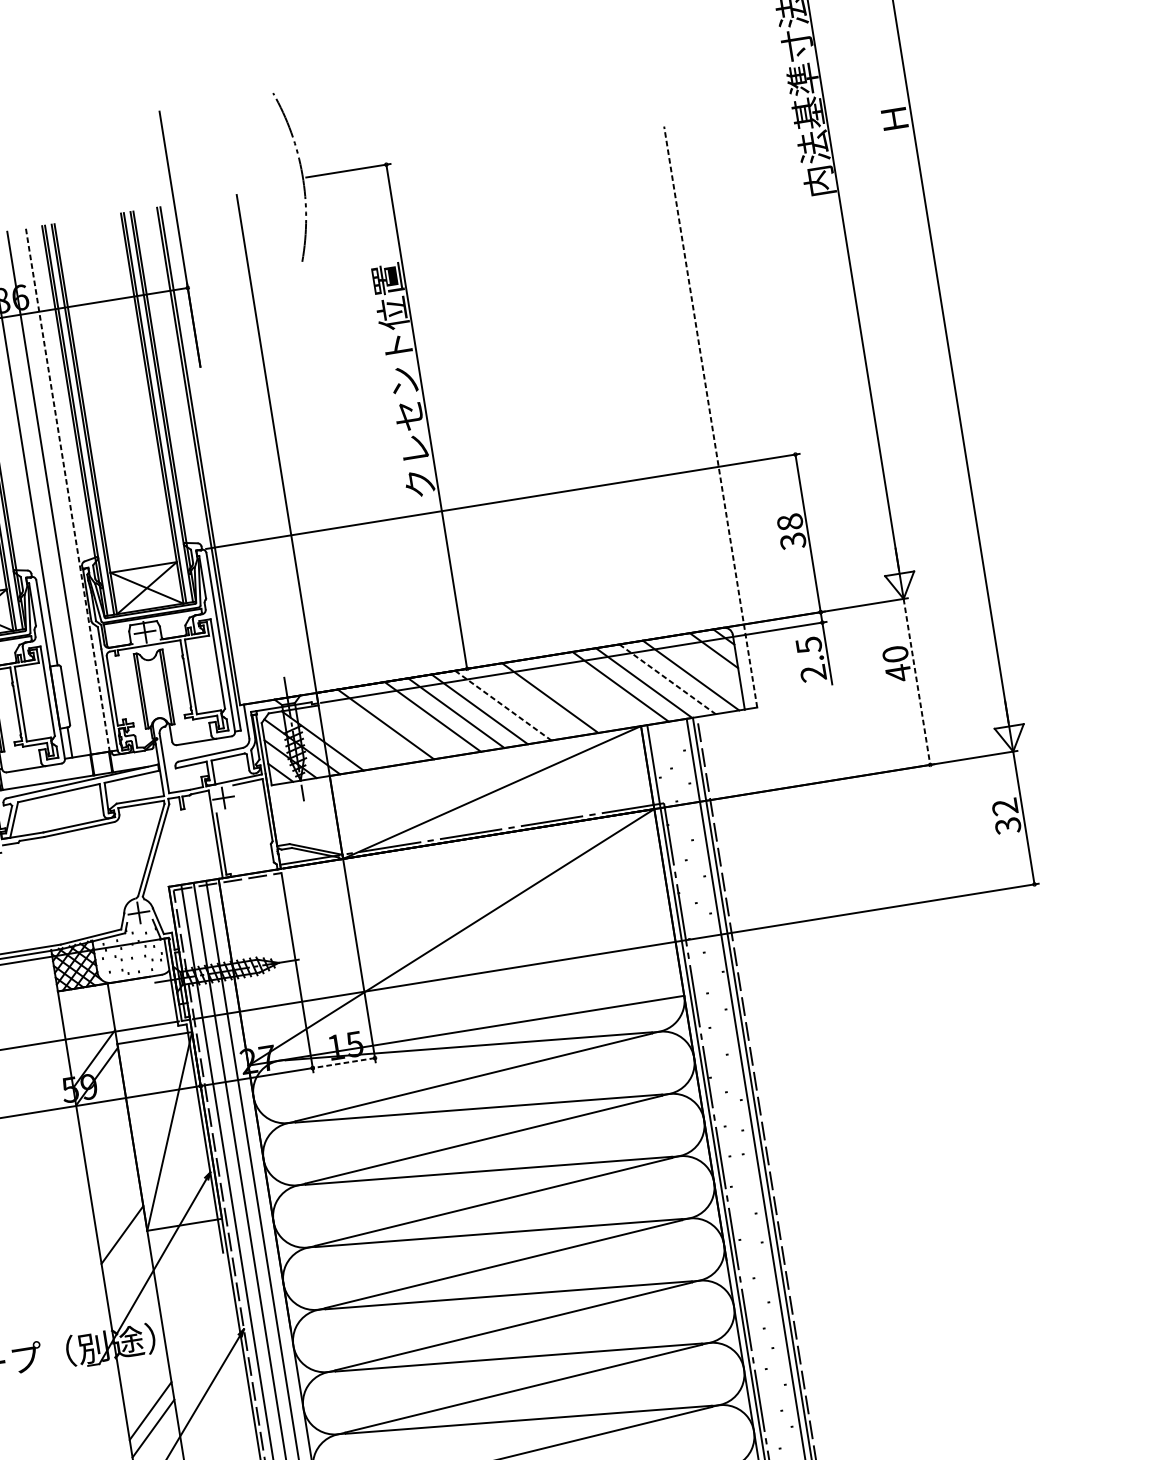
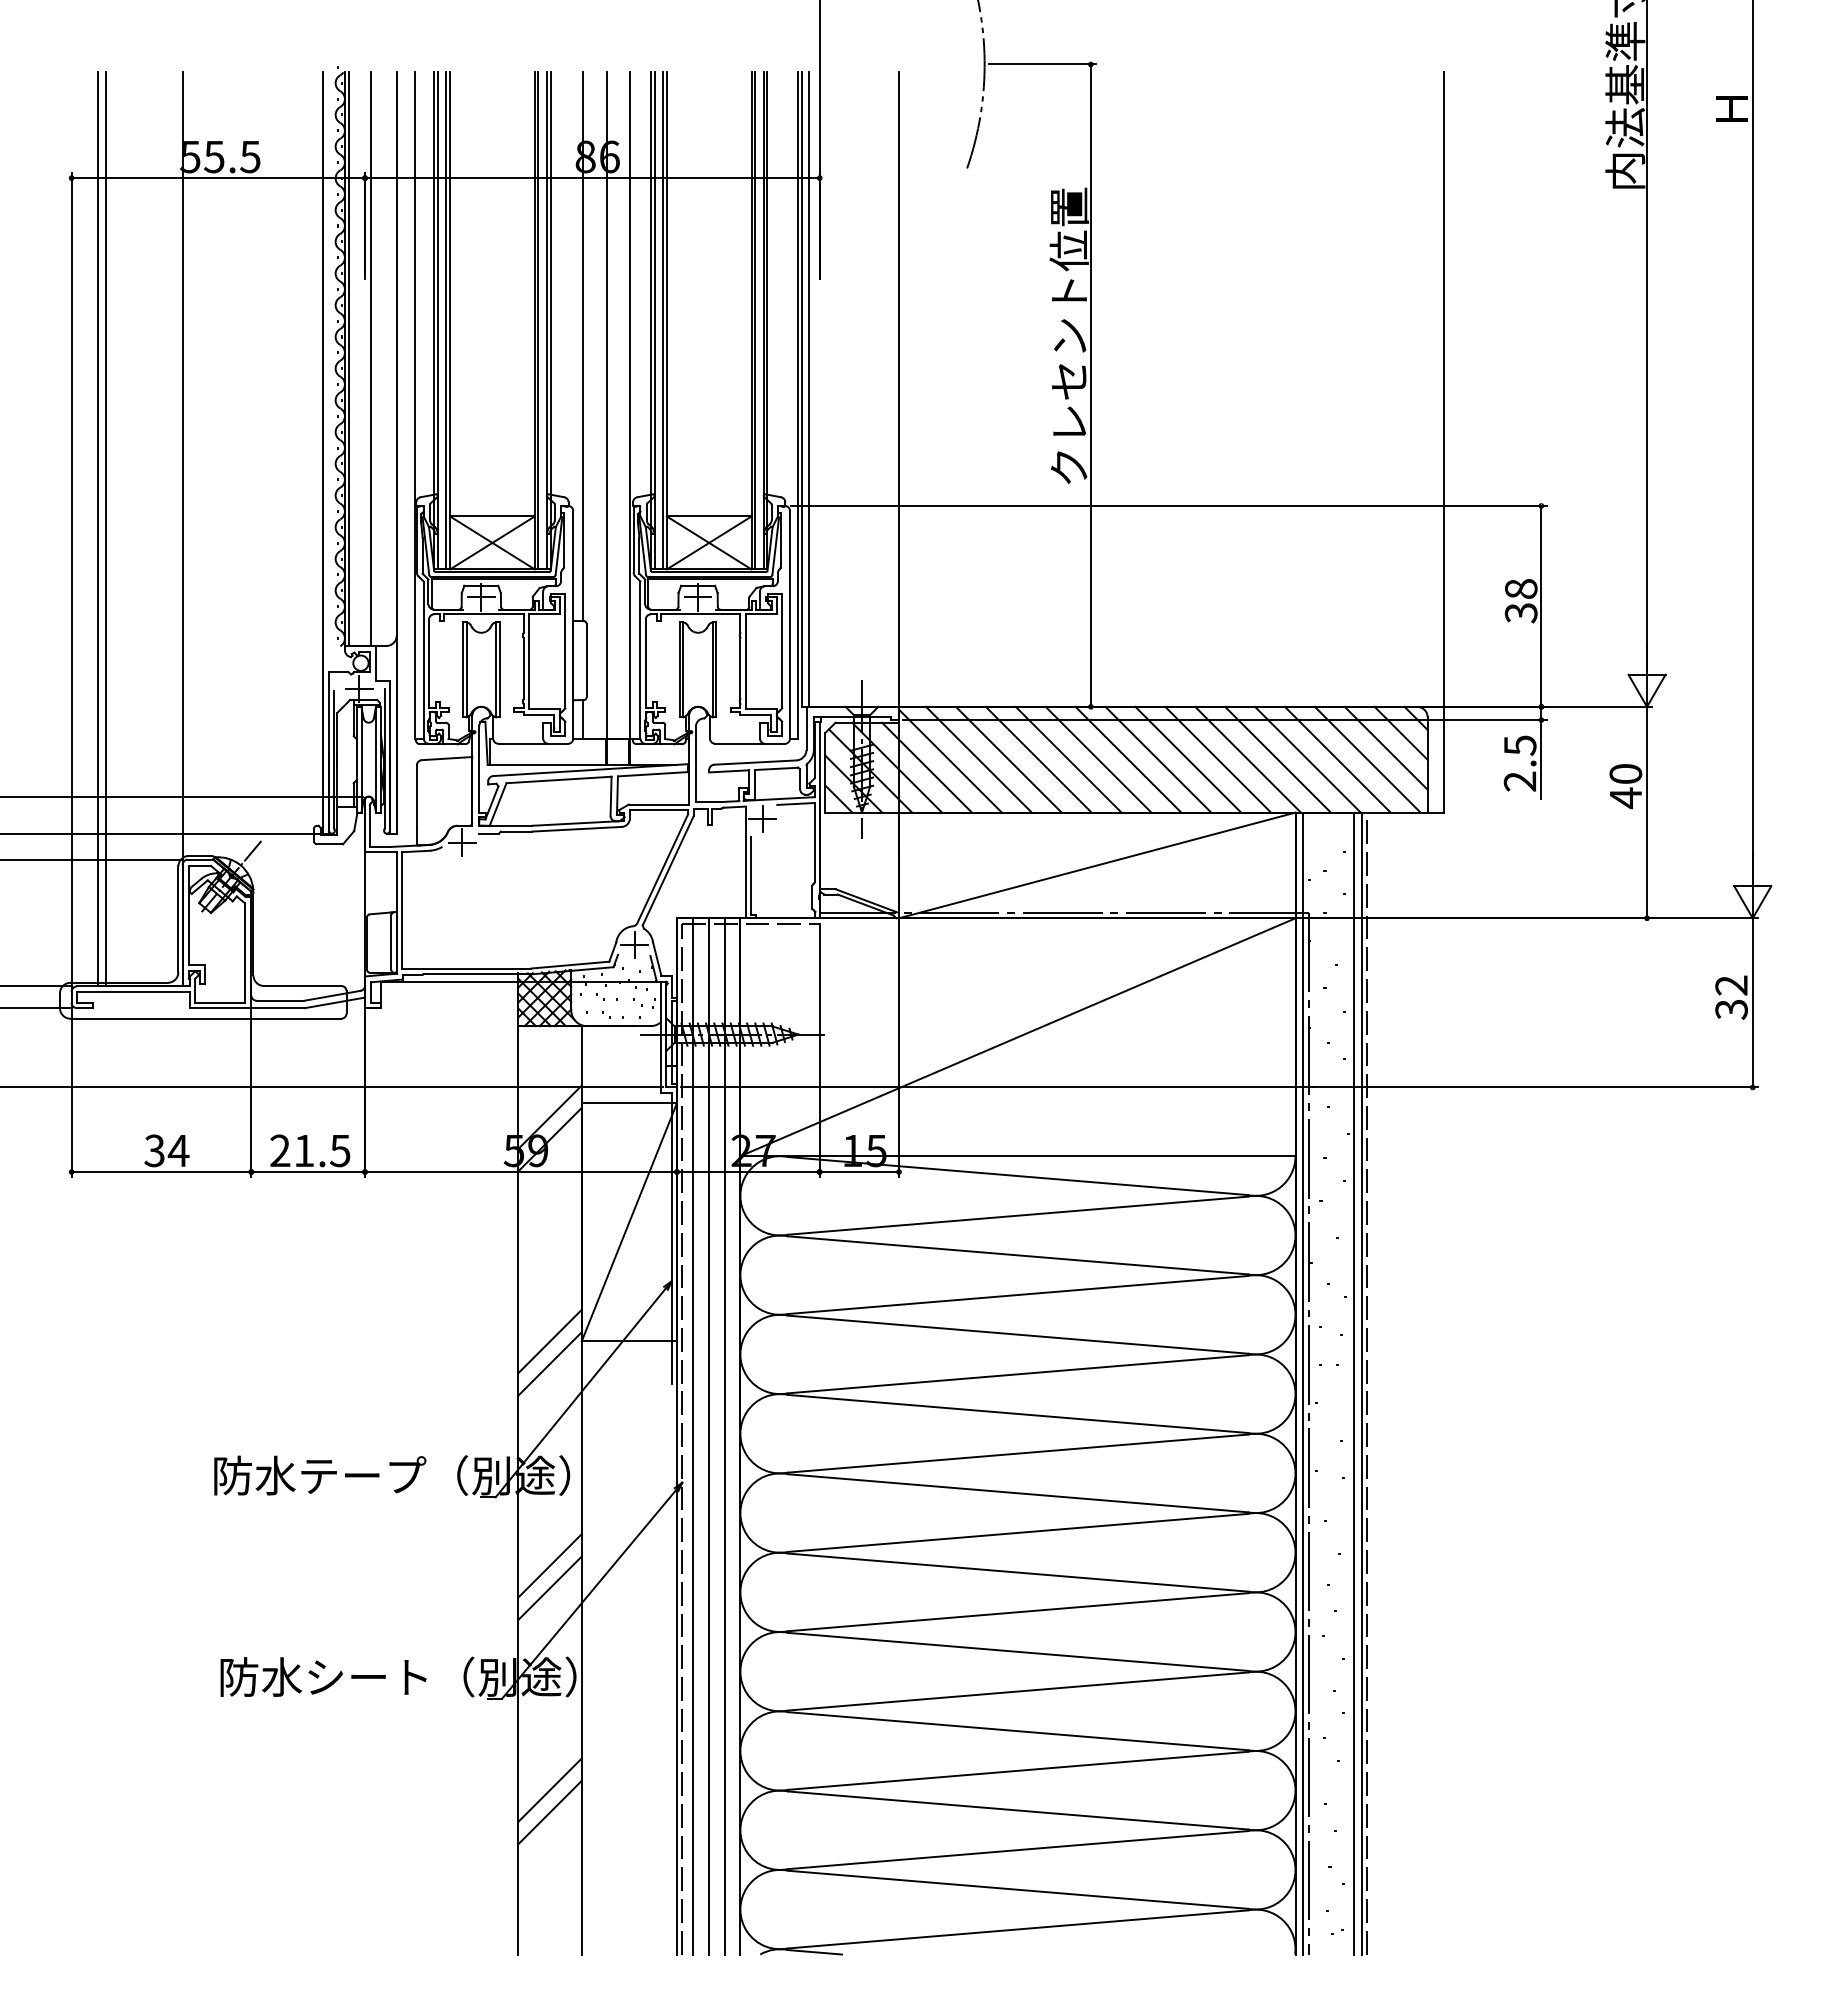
line: (710, 417) -> (1443, 442), dashed -> solid
line: (206, 455) -> (809, 389), added
line: (67, 490) -> (630, 405), dashed -> solid
line: (703, 663) -> (1385, 747), added
line: (667, 679) -> (1337, 759), dashed -> solid
line: (917, 681) -> (1647, 812), dashed -> solid
line: (596, 690) -> (1247, 759), added
line: (573, 694) -> (1218, 759), added
line: (526, 701) -> (1158, 759), added
line: (503, 705) -> (1128, 759), dashed -> solid
line: (409, 720) -> (1008, 759), added
line: (363, 728) -> (950, 760), added
line: (345, 737) -> (926, 767), added
line: (344, 1063) -> (859, 1172), dashed -> solid
line: (124, 1252) -> (549, 1363), added

